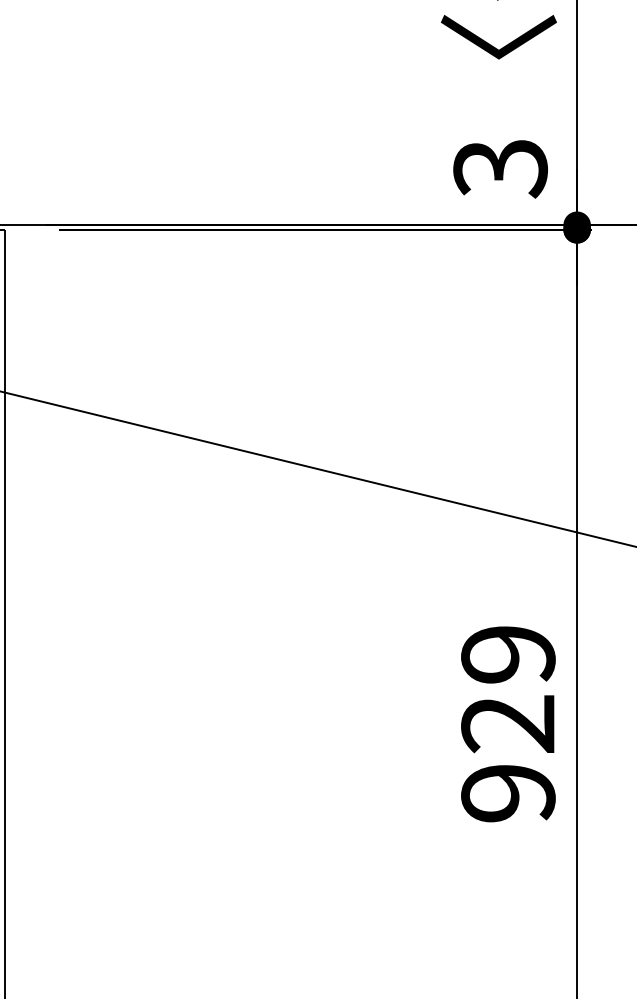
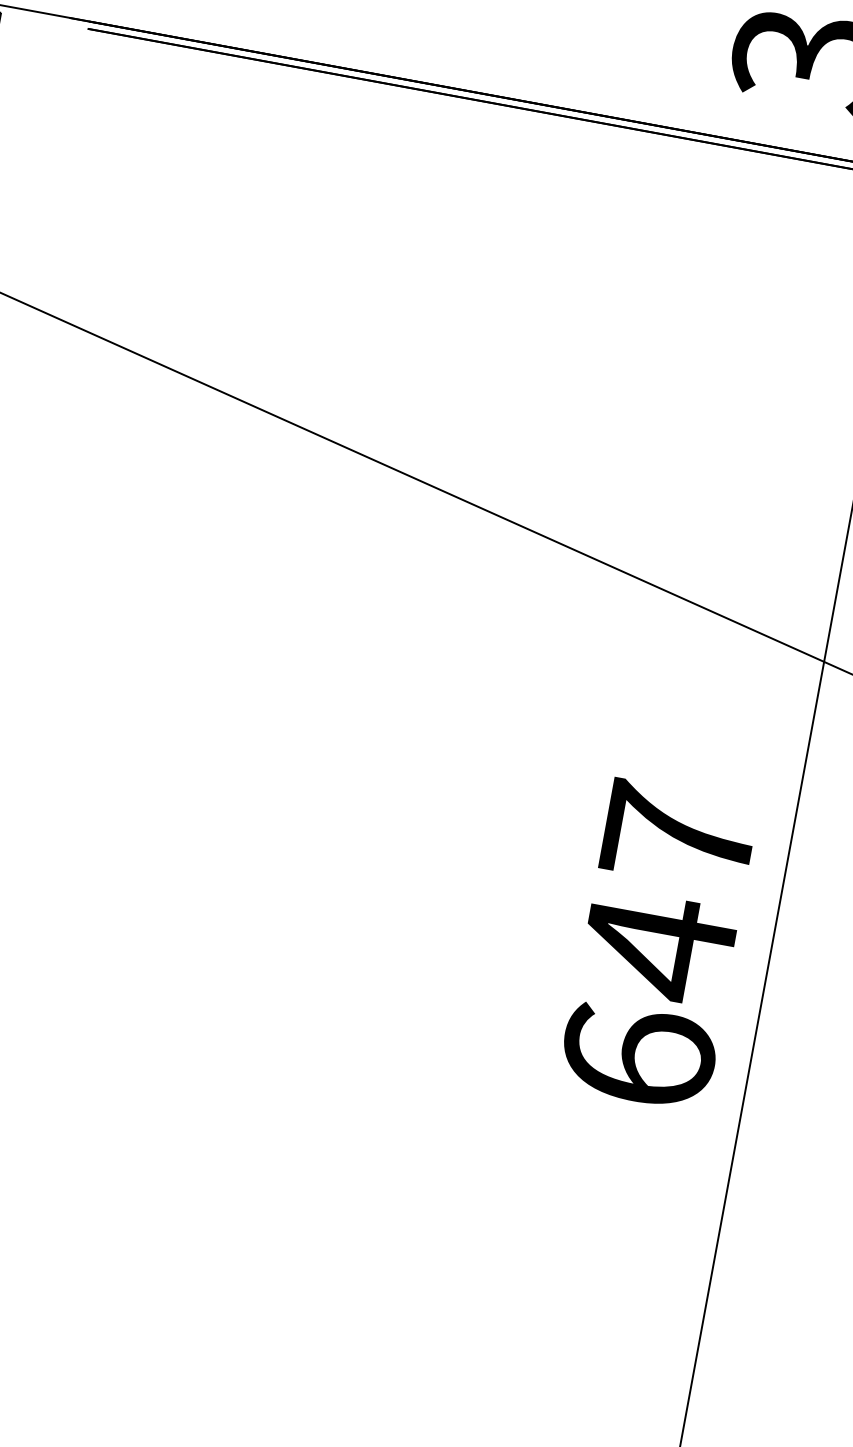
text: (508, 723) -> (659, 945), 929 -> 647

